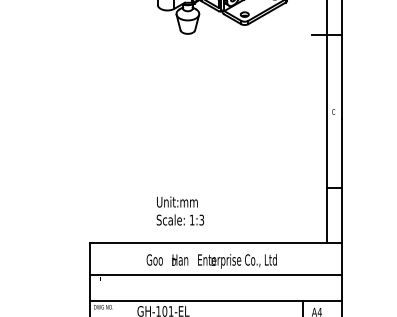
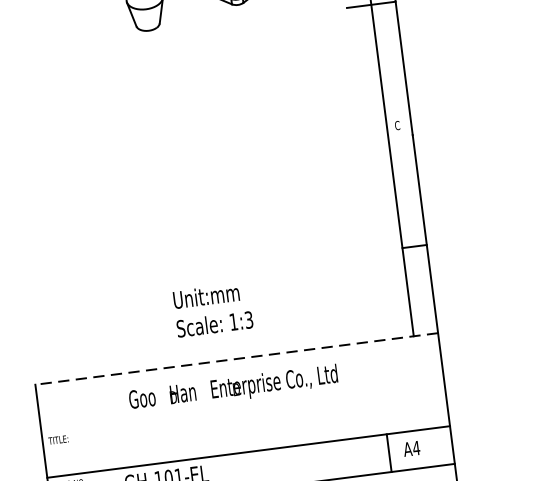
text: (180, 210) -> (213, 309), moved
line: (215, 243) -> (235, 359), solid -> dashed
line: (215, 275) -> (242, 410), removed

